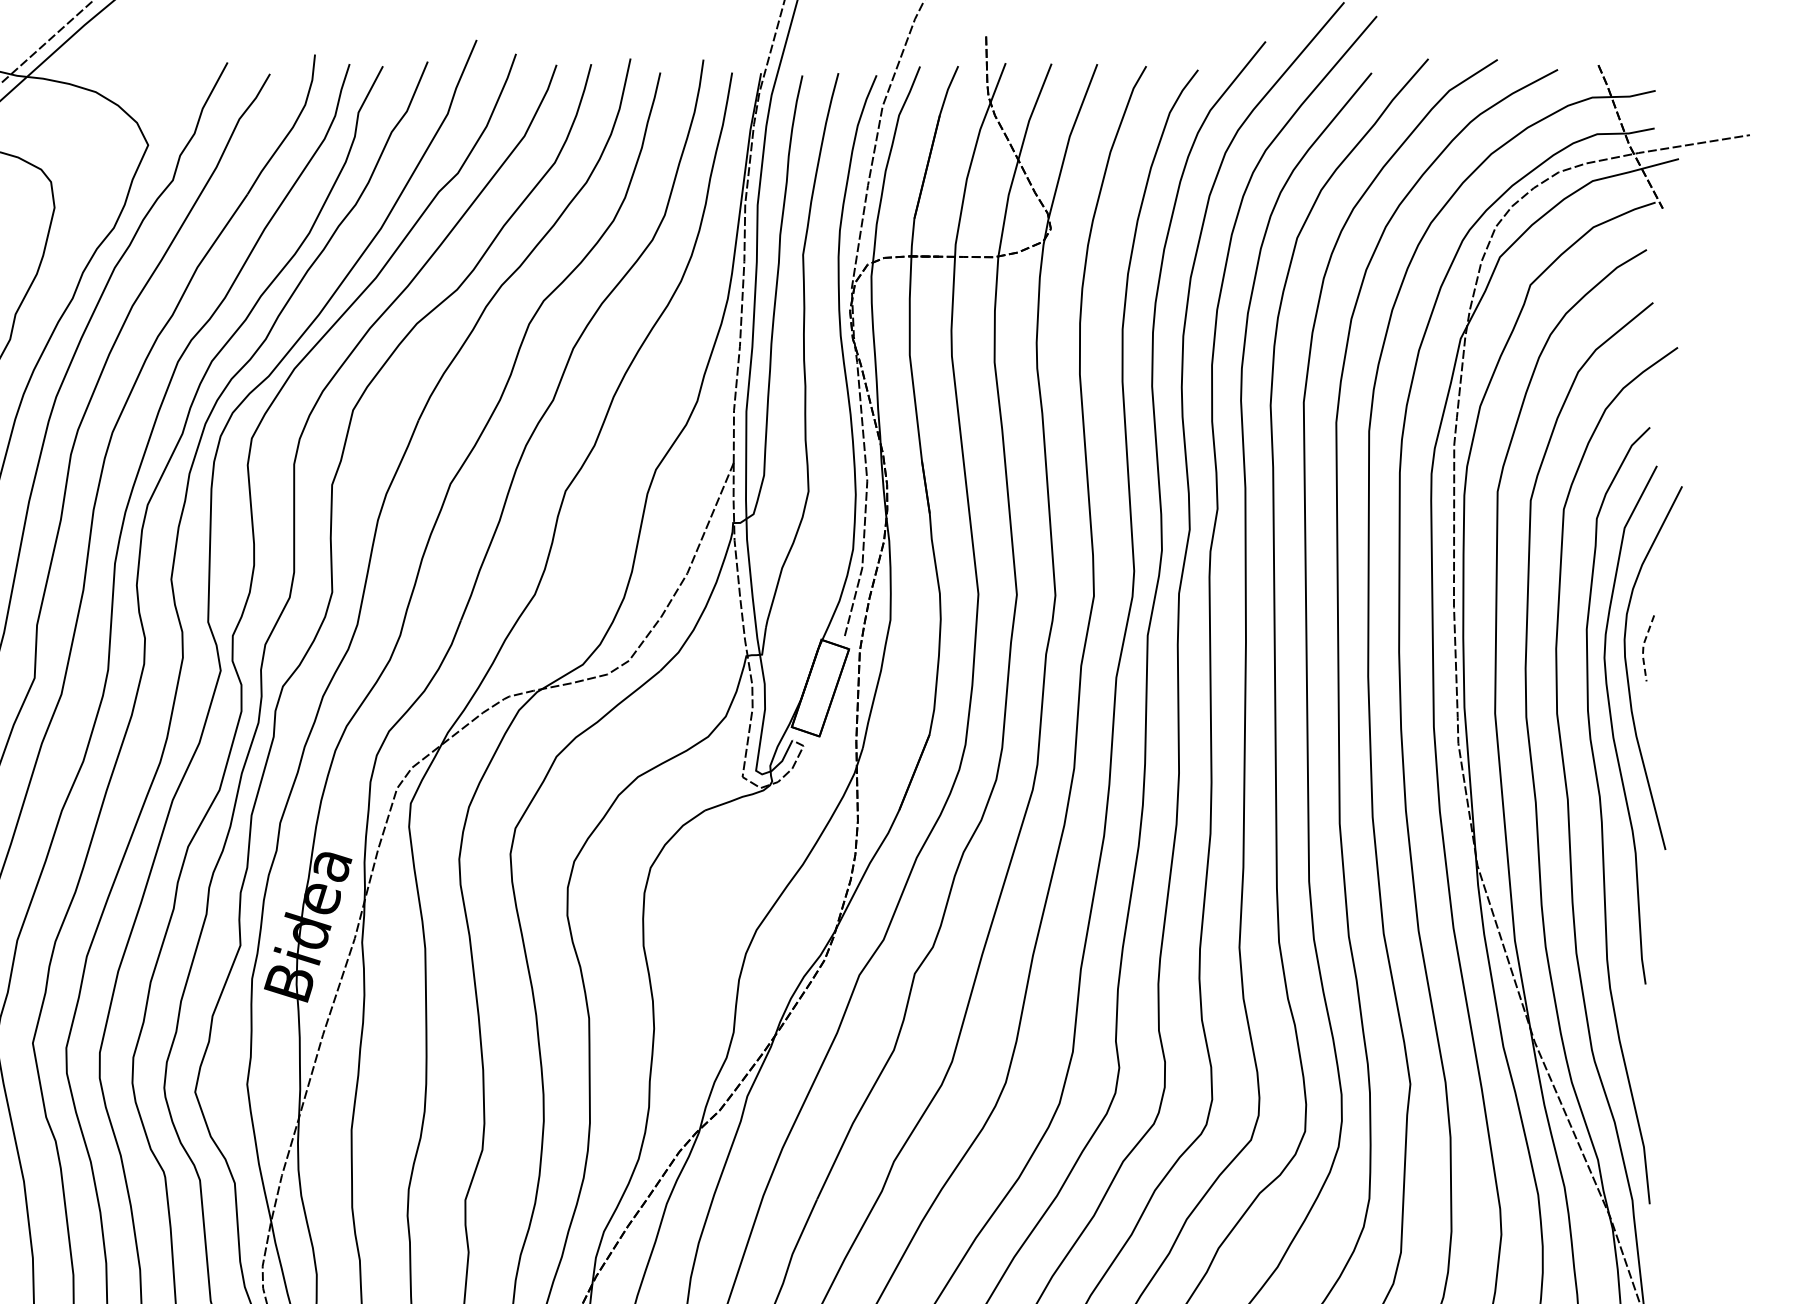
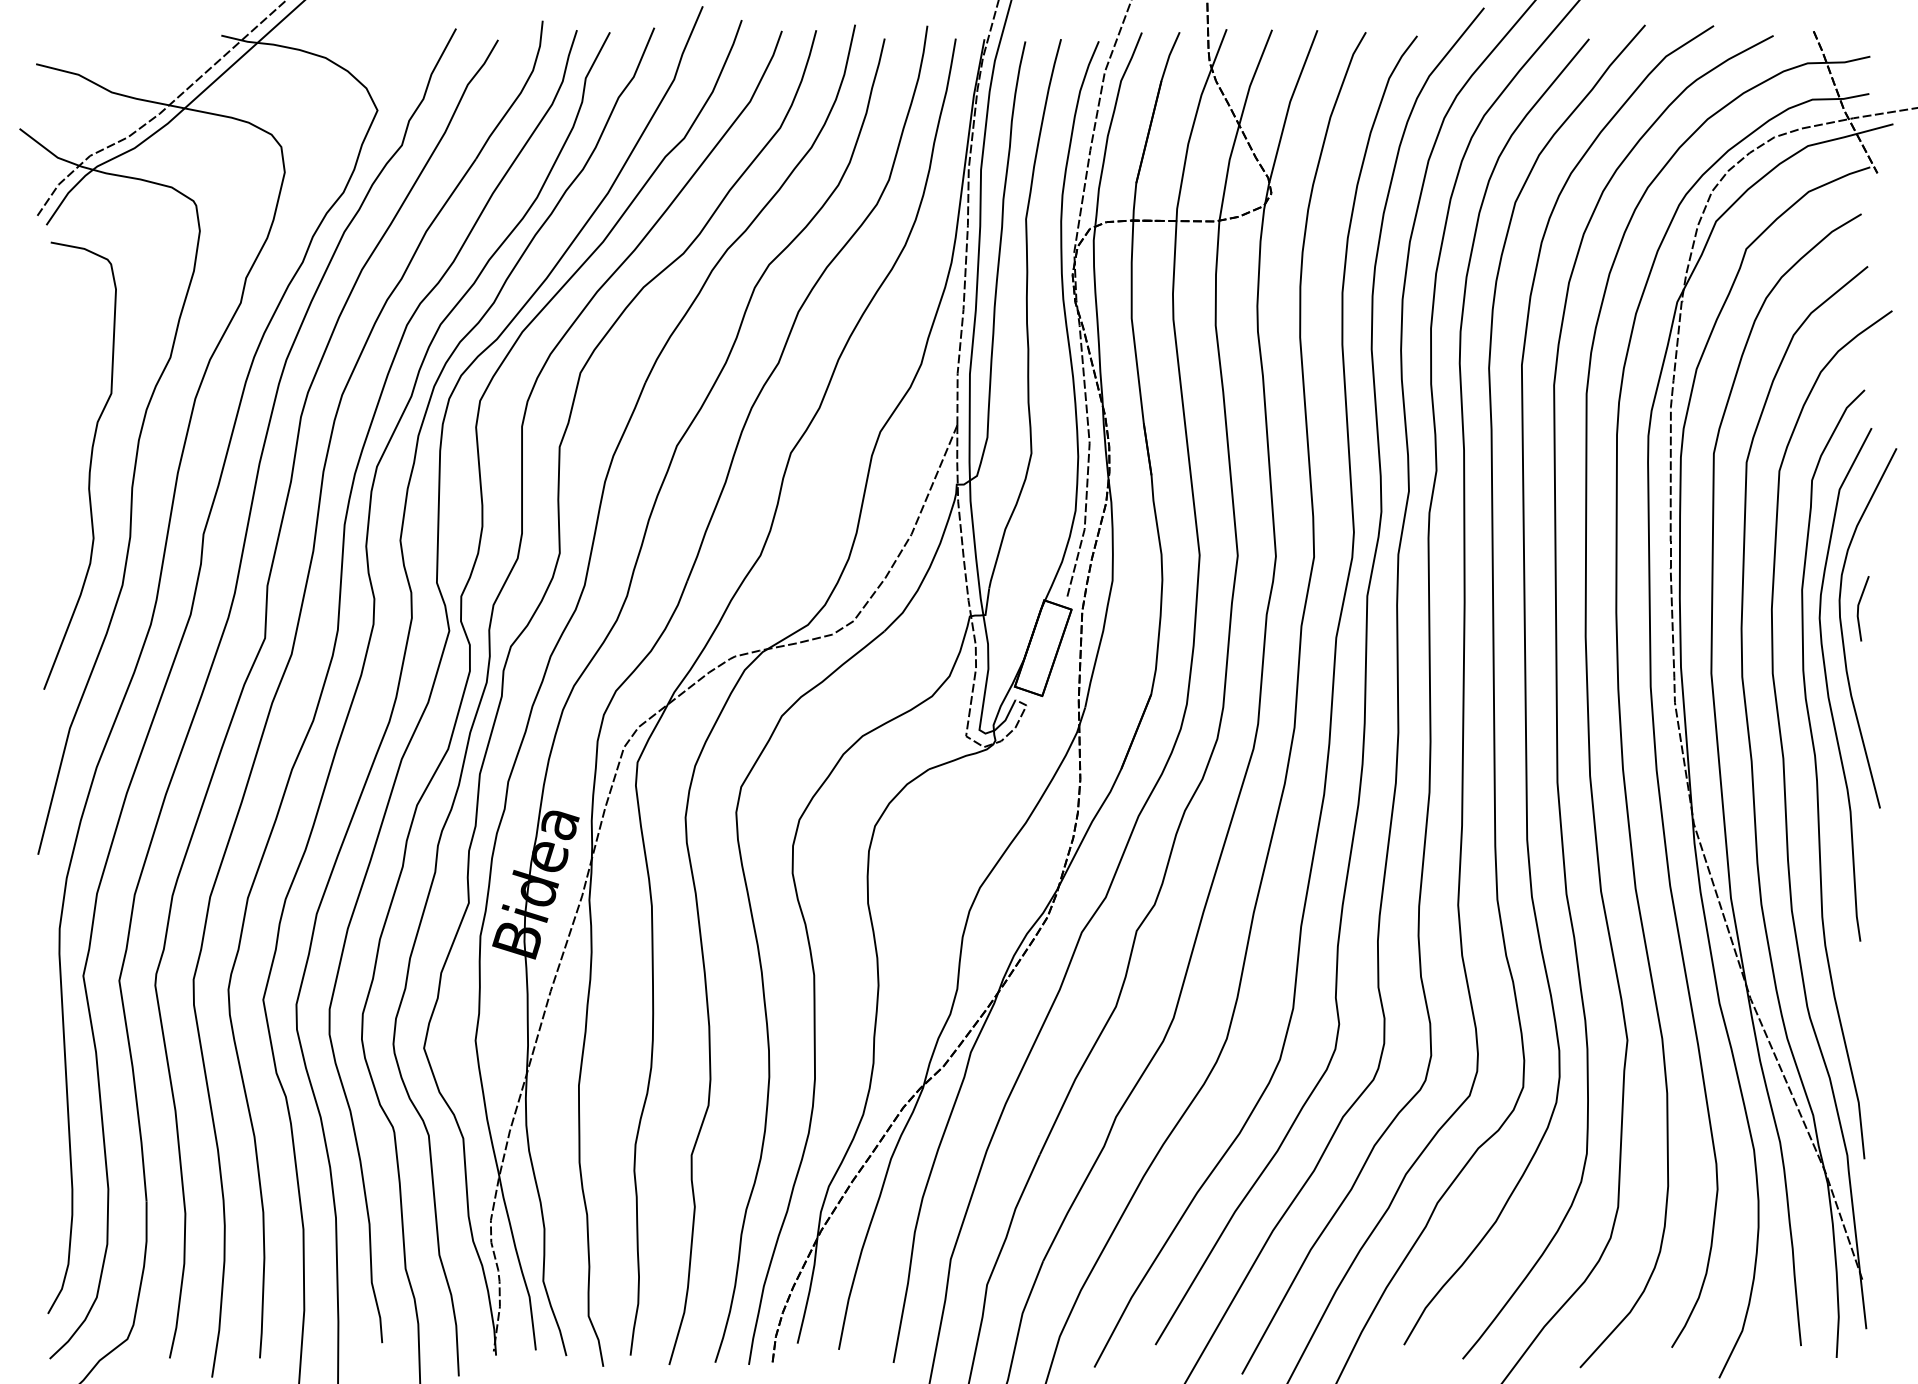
line: (1643, 648) -> (1858, 608), dashed -> solid

